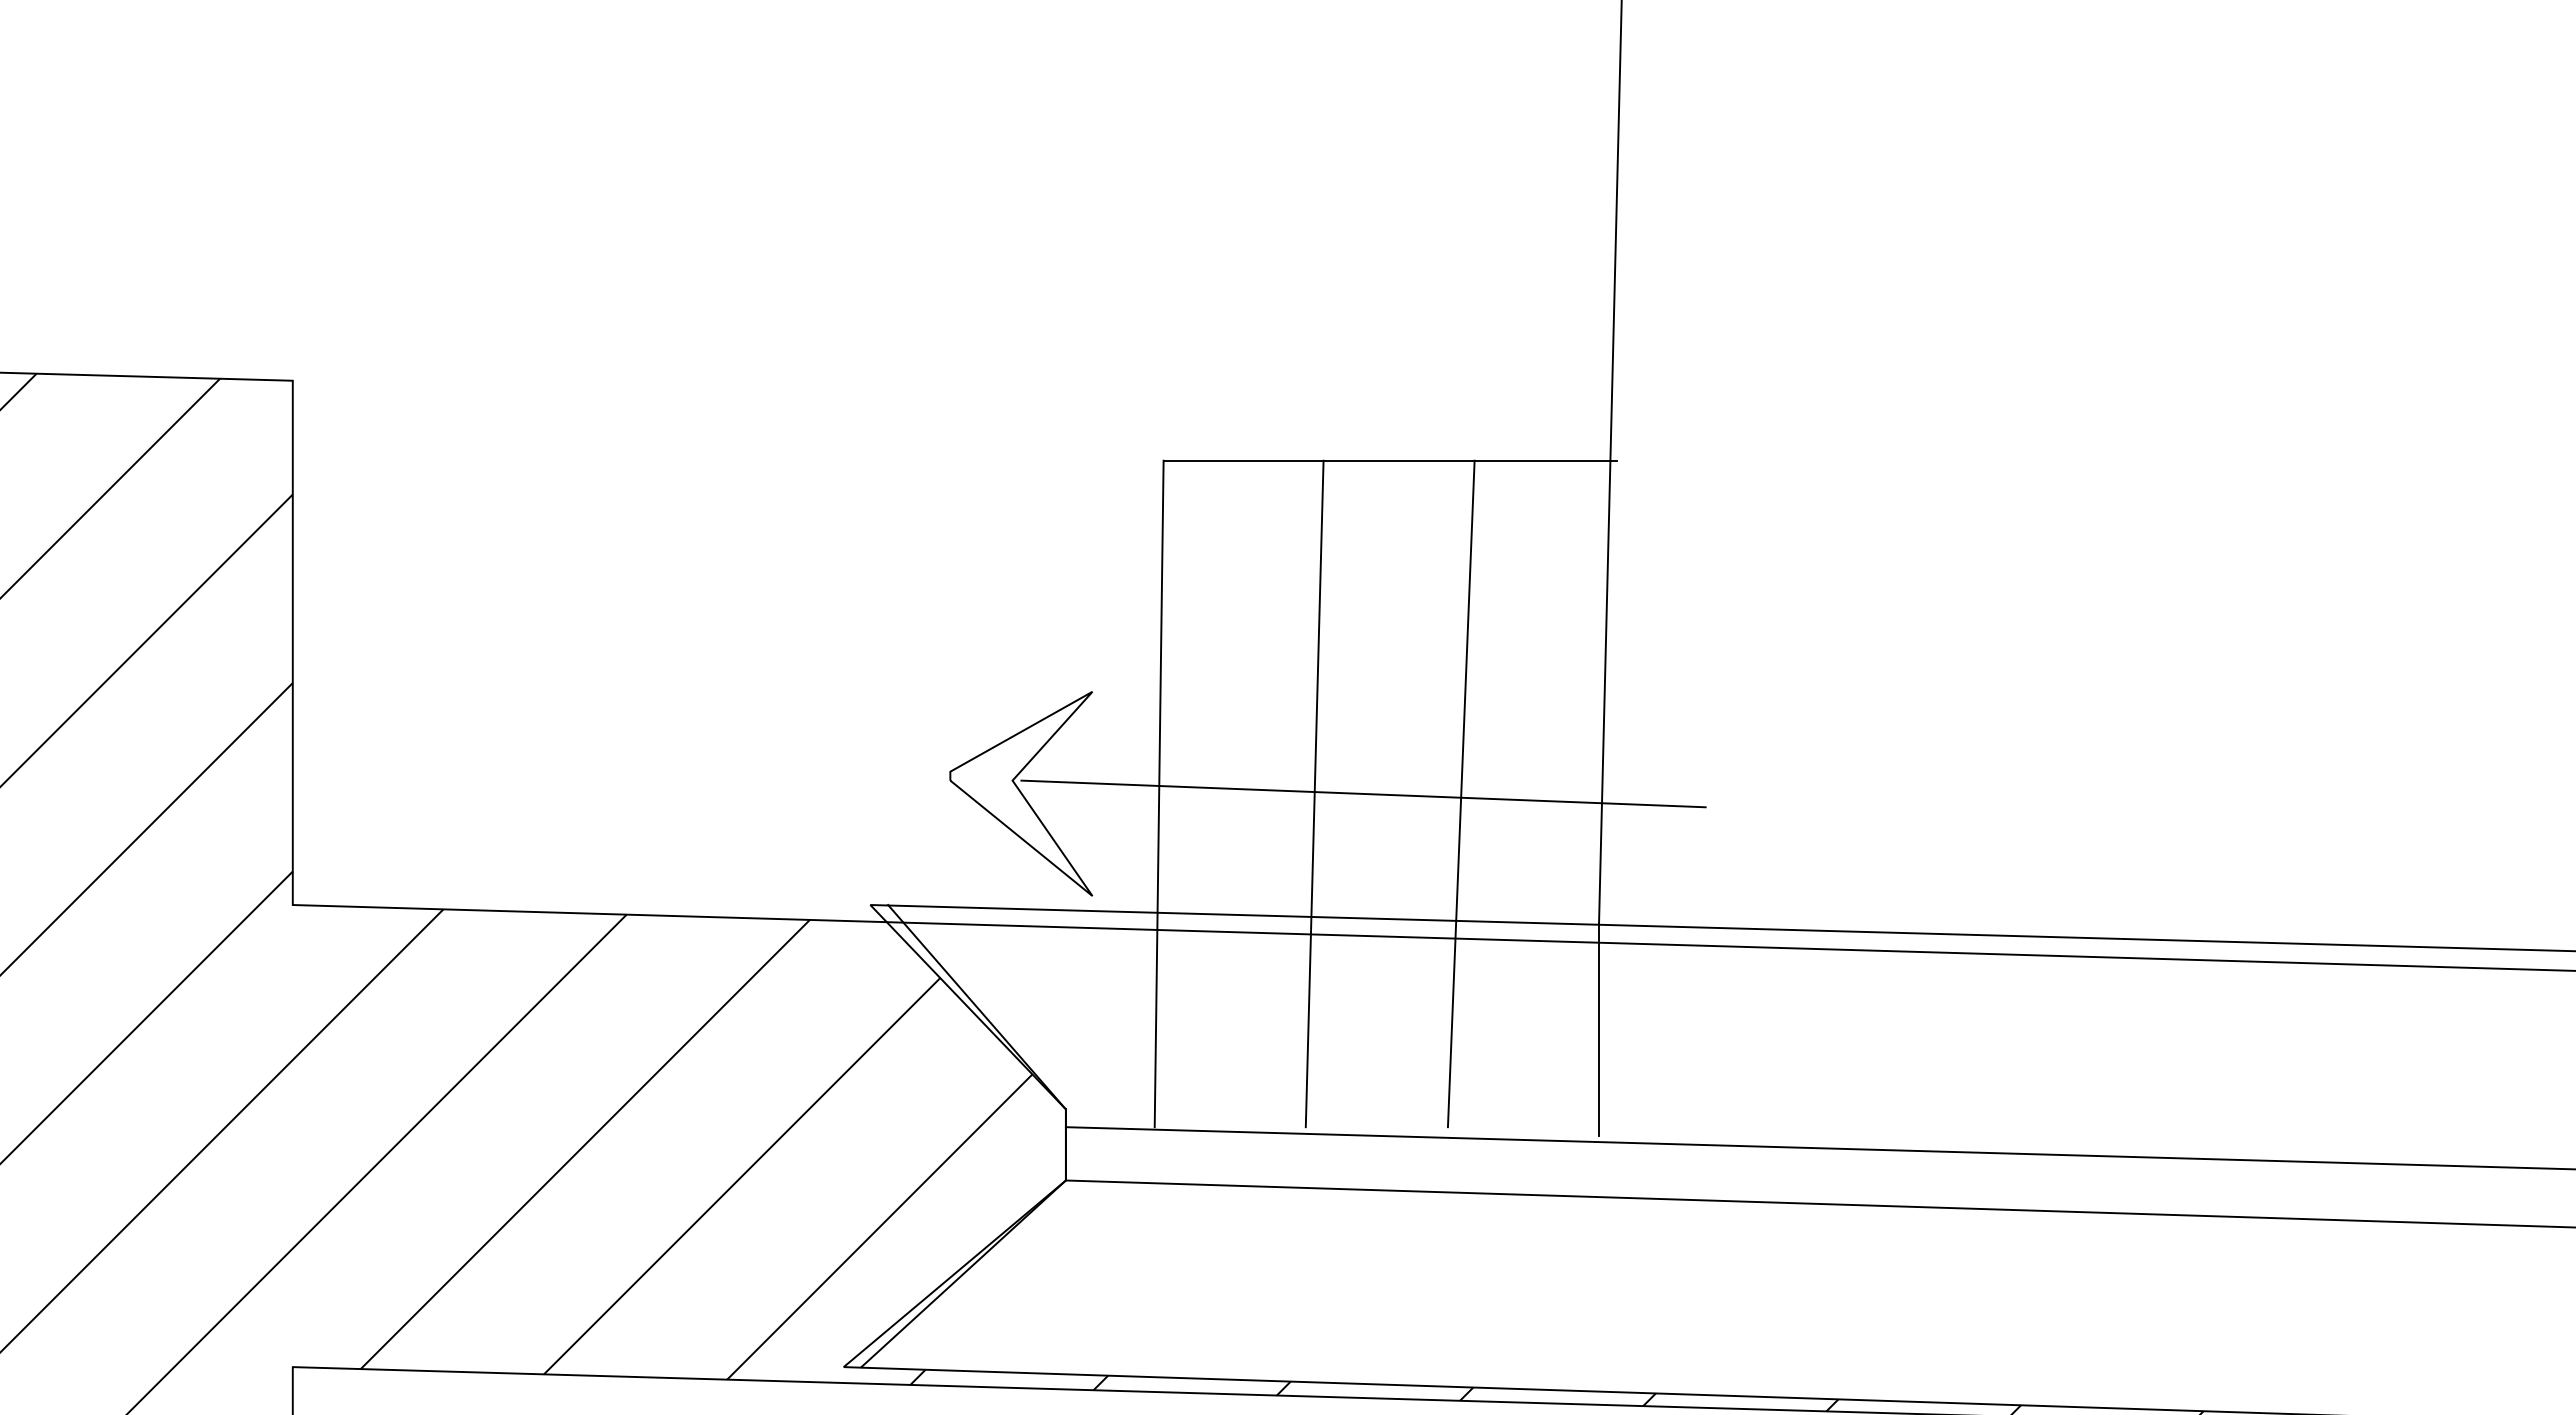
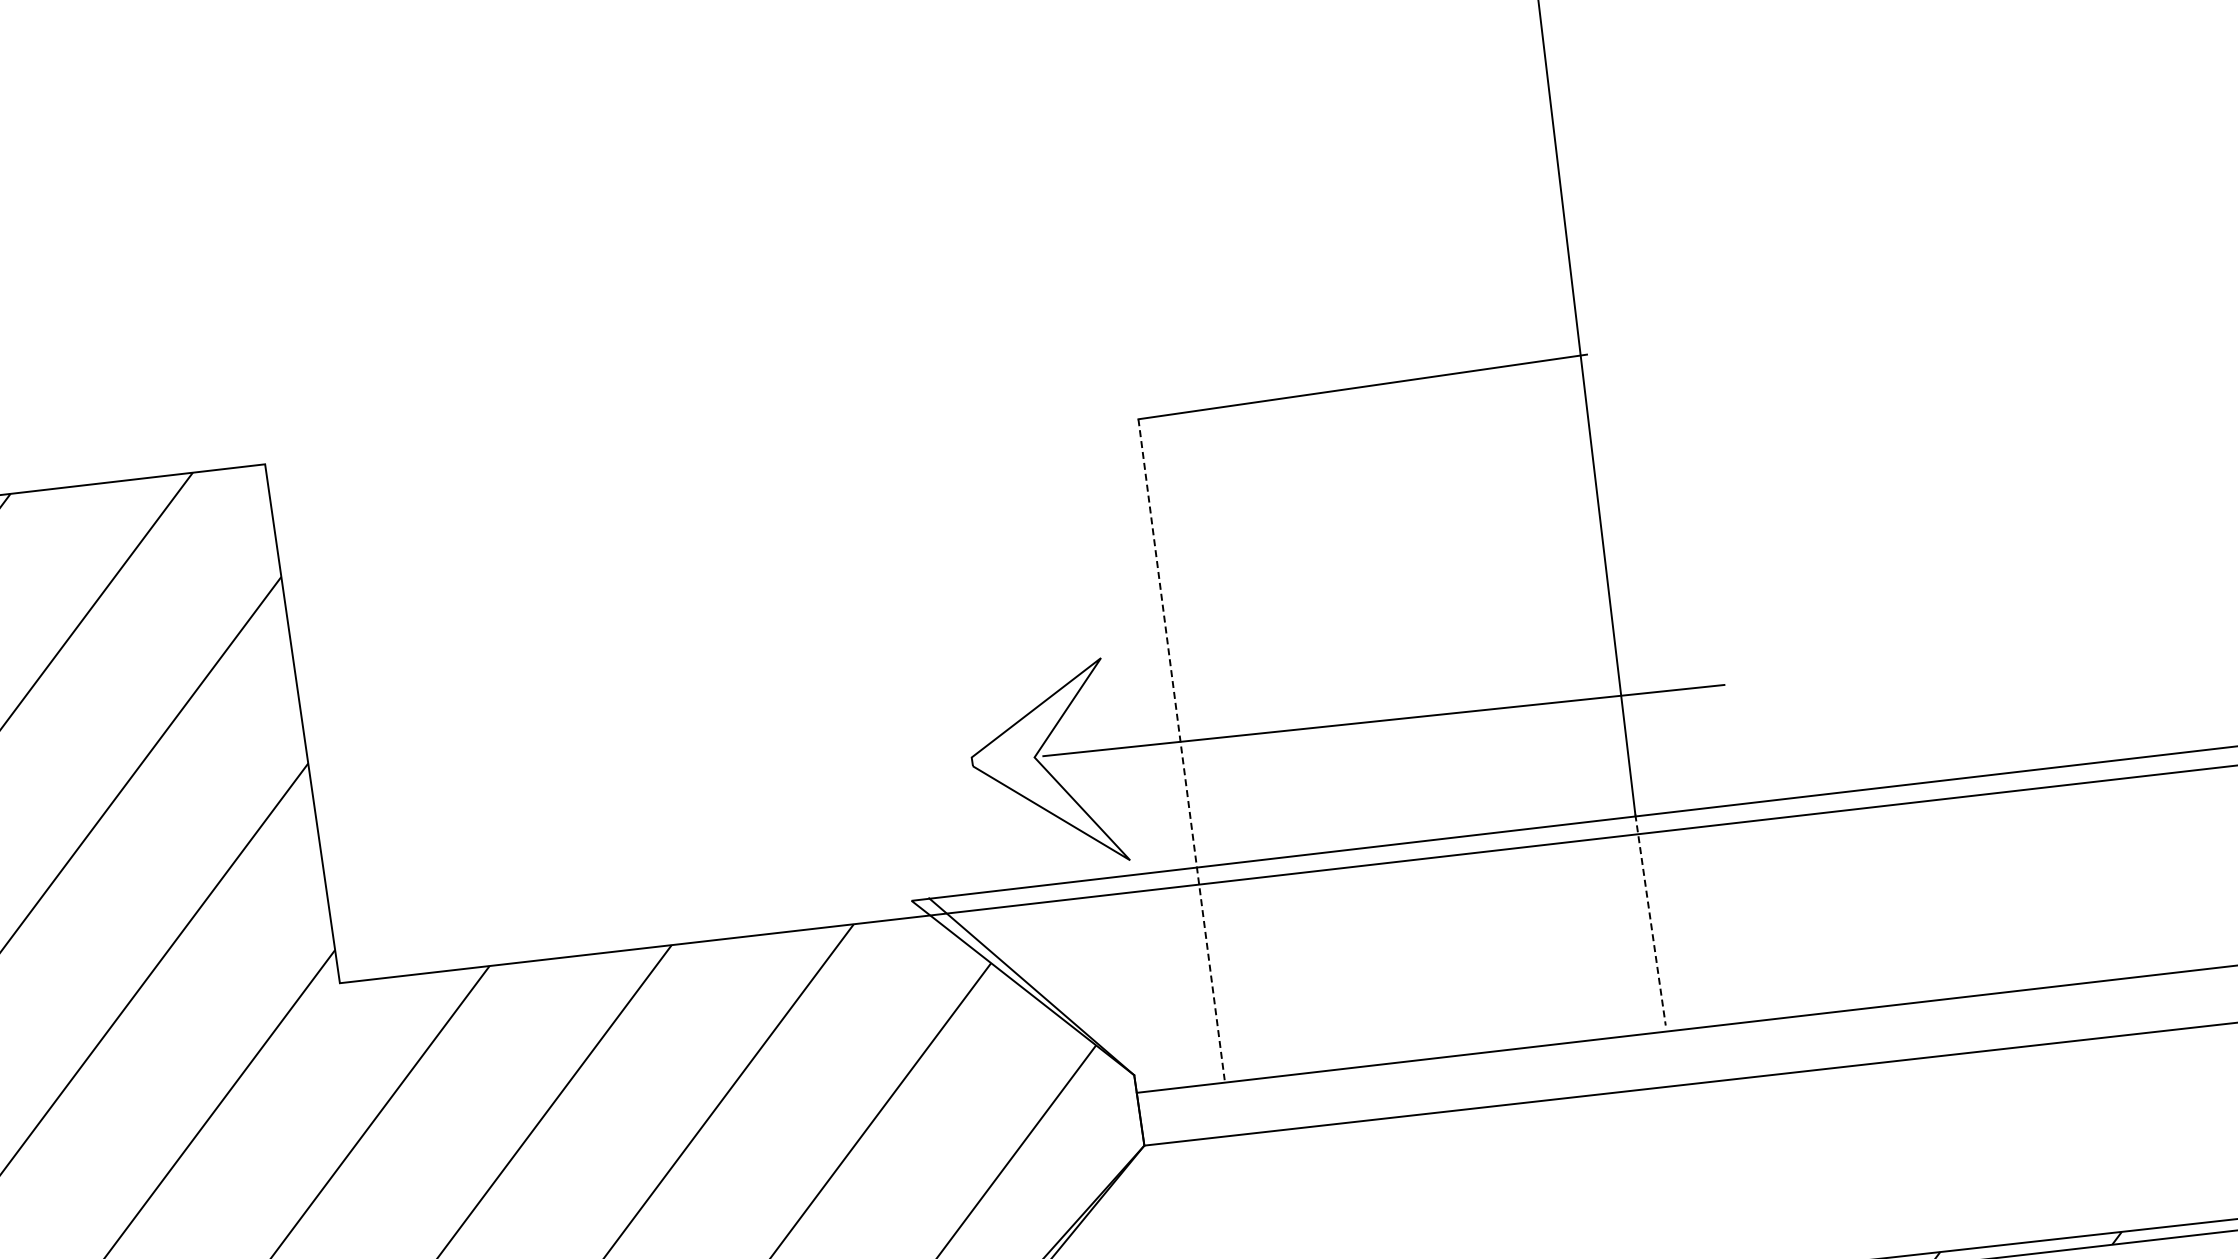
line: (1314, 793) -> (1335, 727), removed
line: (1460, 793) -> (1479, 706), removed
line: (1159, 794) -> (1181, 750), solid -> dashed
line: (1599, 1029) -> (1651, 920), solid -> dashed

